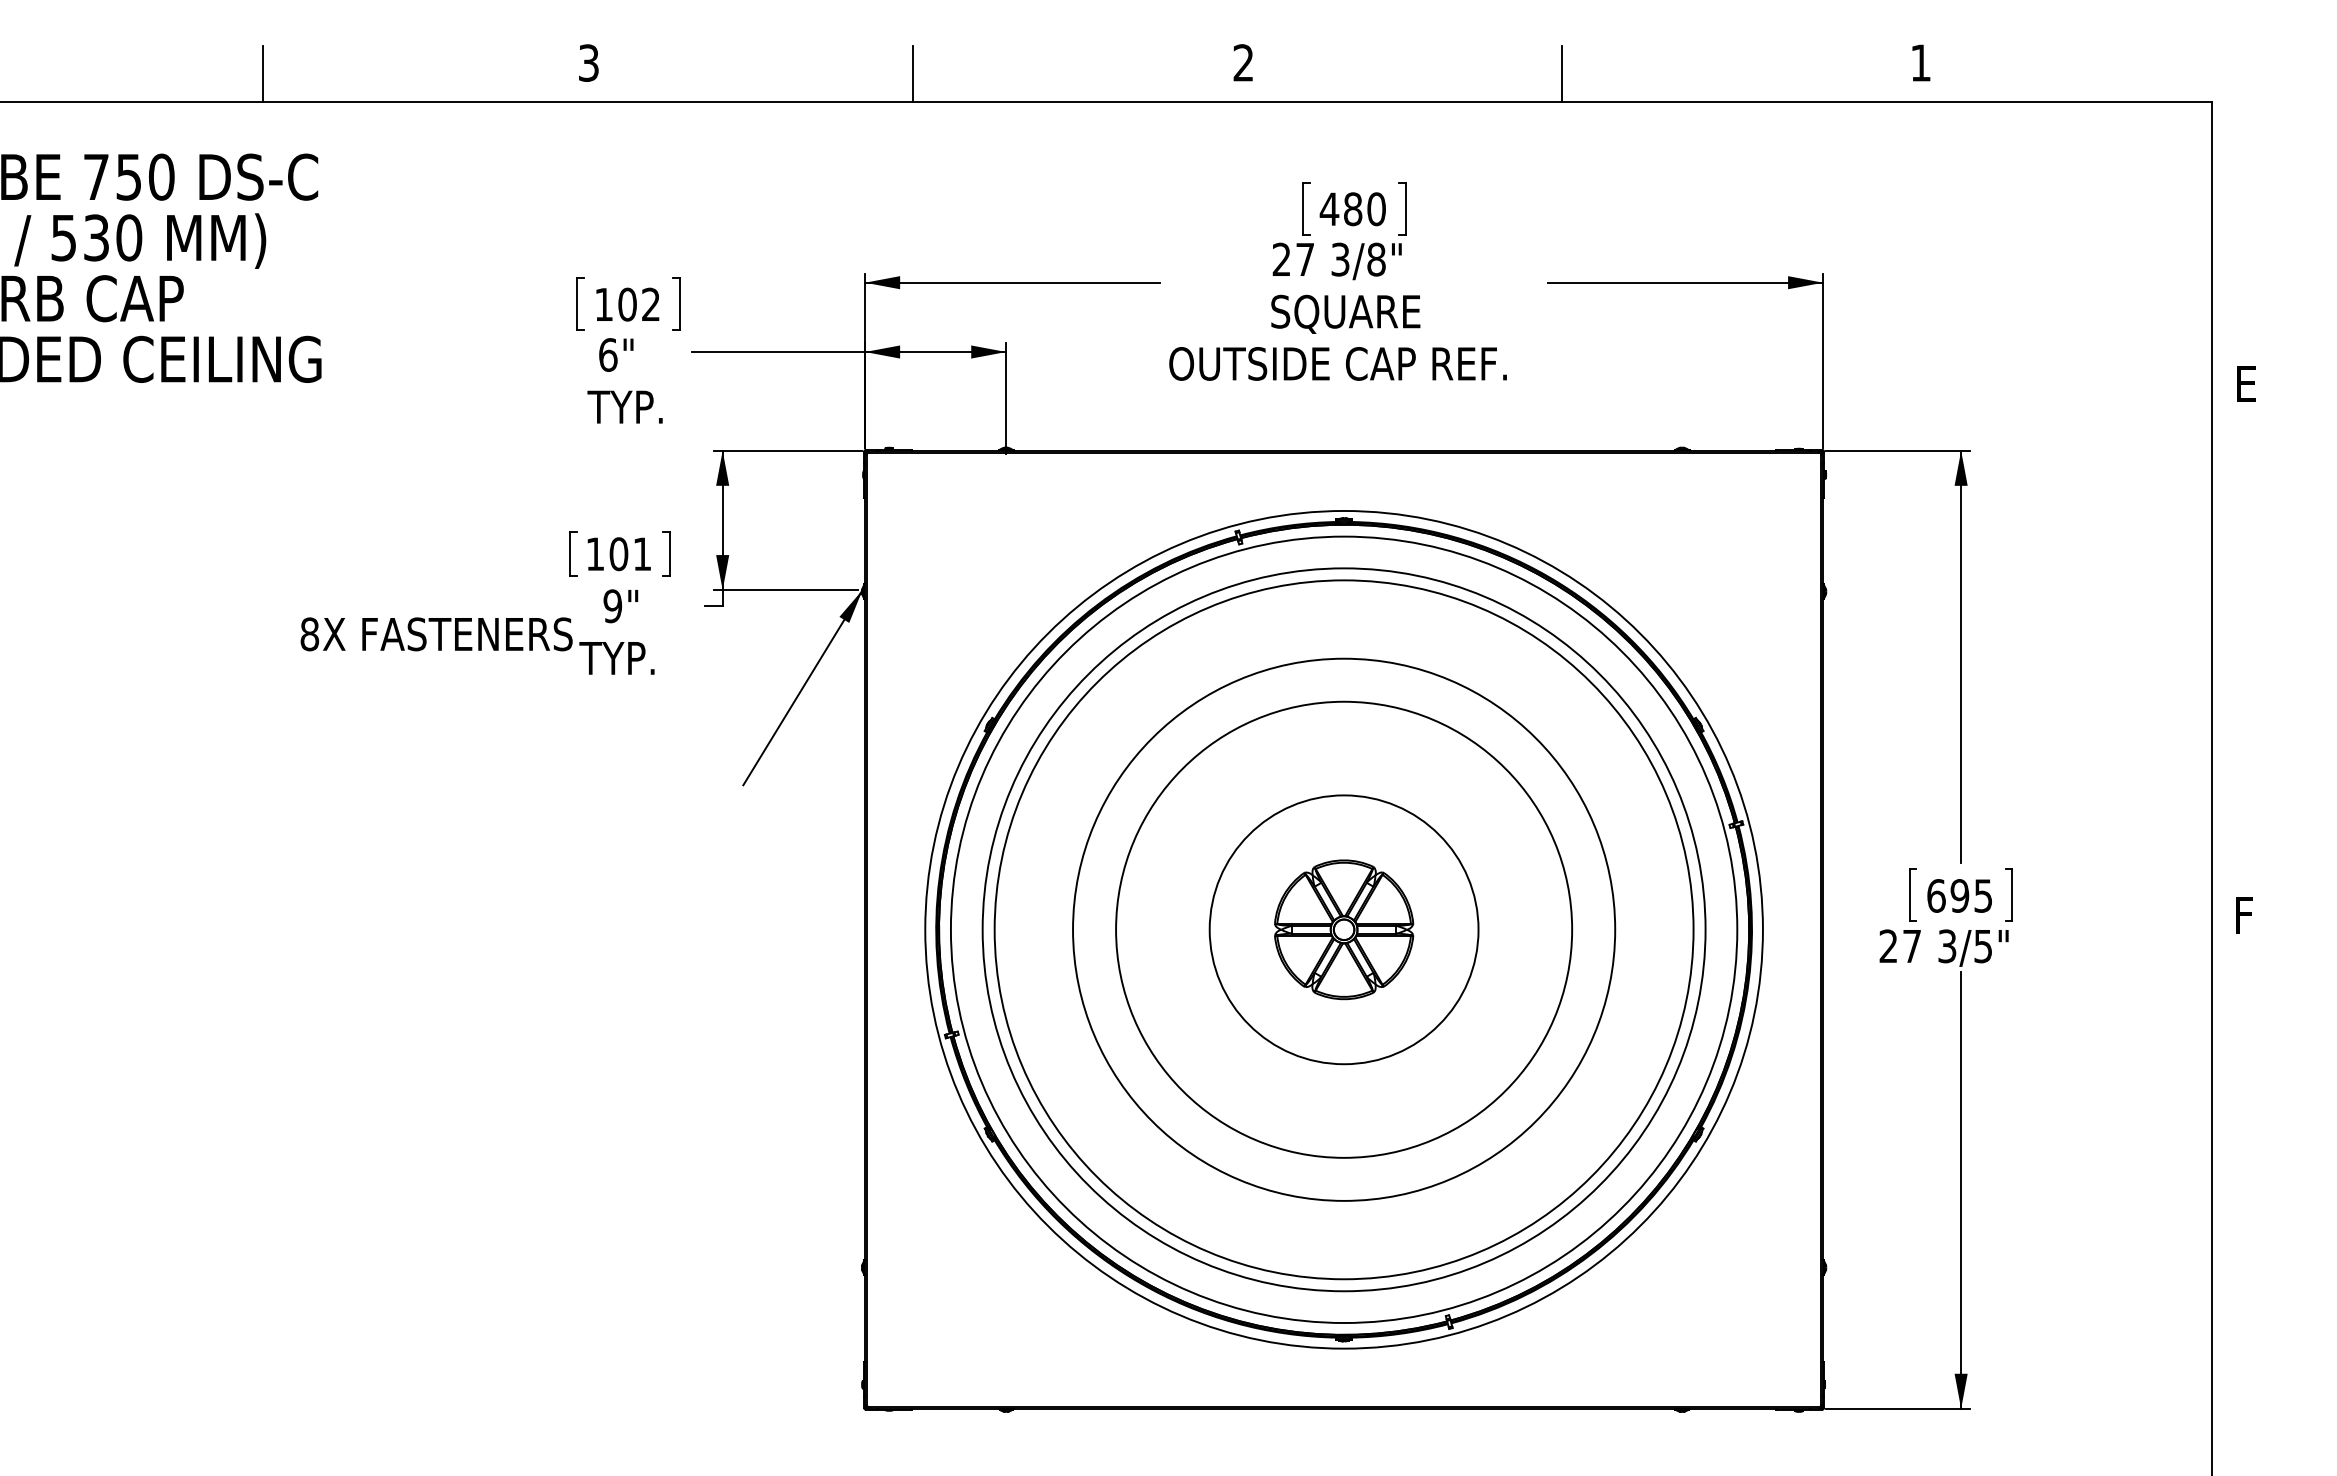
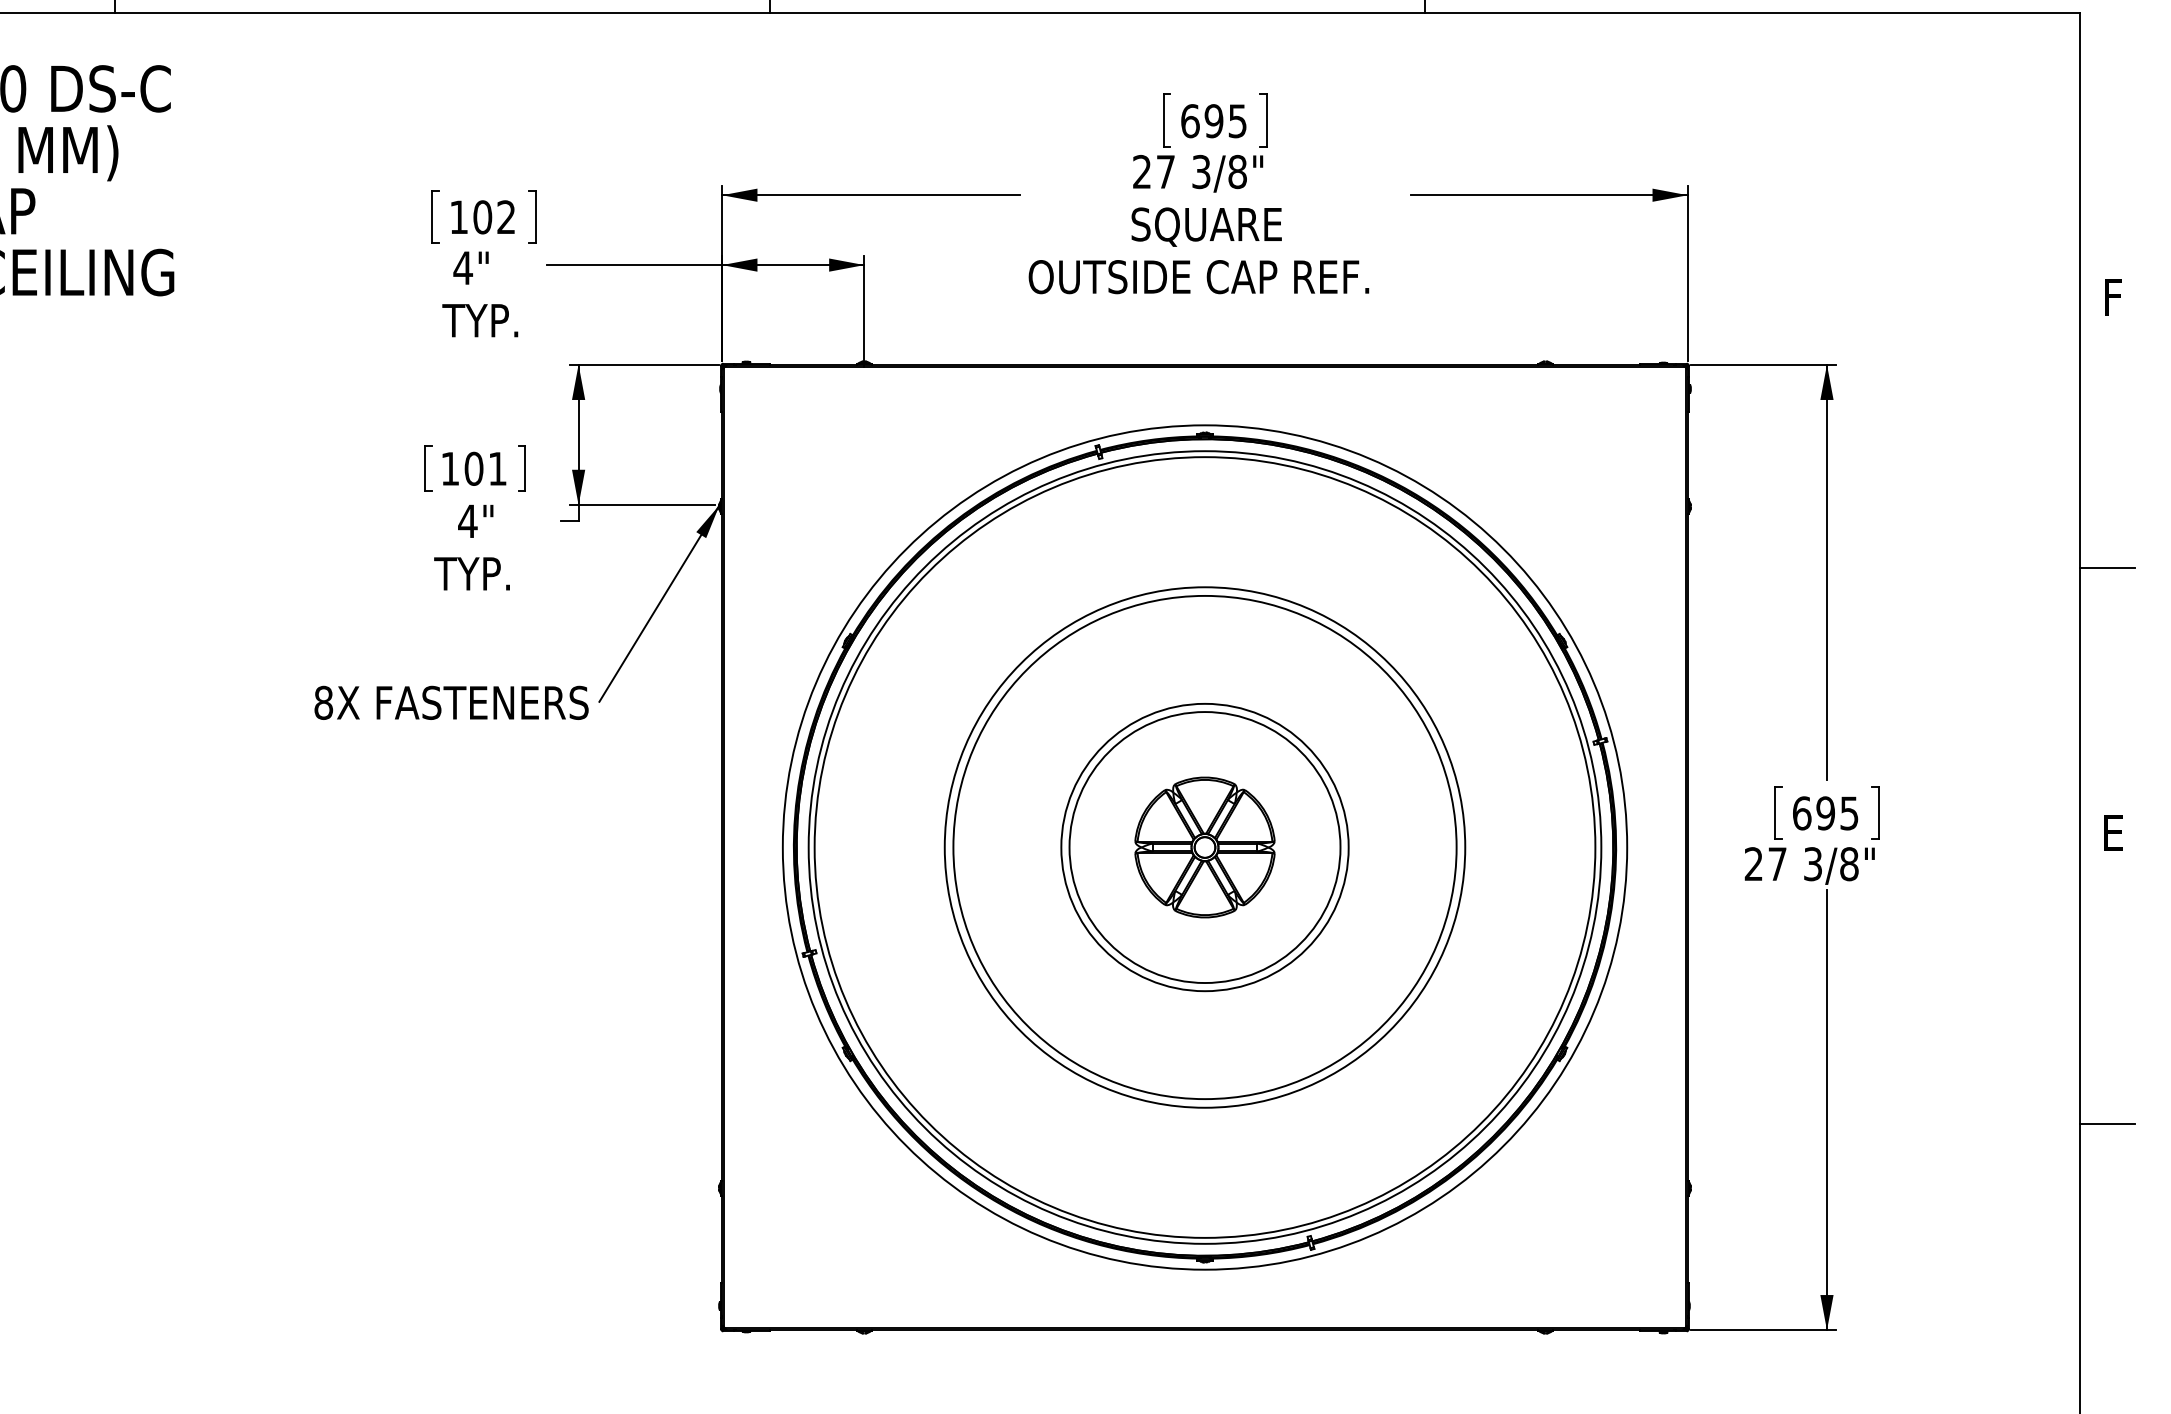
text: (1352, 209) -> (1213, 121), 480 -> 695
text: (607, 354) -> (462, 267), 6" -> 4"
text: (2248, 383) -> (2116, 296), E -> F
text: (612, 606) -> (467, 521), 9" -> 4"
text: (436, 634) -> (451, 703), moved
line: (2238, 652) -> (2106, 567), added
text: (2247, 915) -> (2115, 833), F -> E
circle: (1343, 929) -> (1204, 847), size x0.62
circle: (1343, 929) -> (1204, 847), size x0.71
circle: (1343, 929) -> (1204, 847), size x0.71
circle: (1343, 929) -> (1204, 847), size x1.43
text: (1983, 946) -> (1849, 864), 3/5" -> 3/8"
line: (2238, 1203) -> (2106, 1123), added

